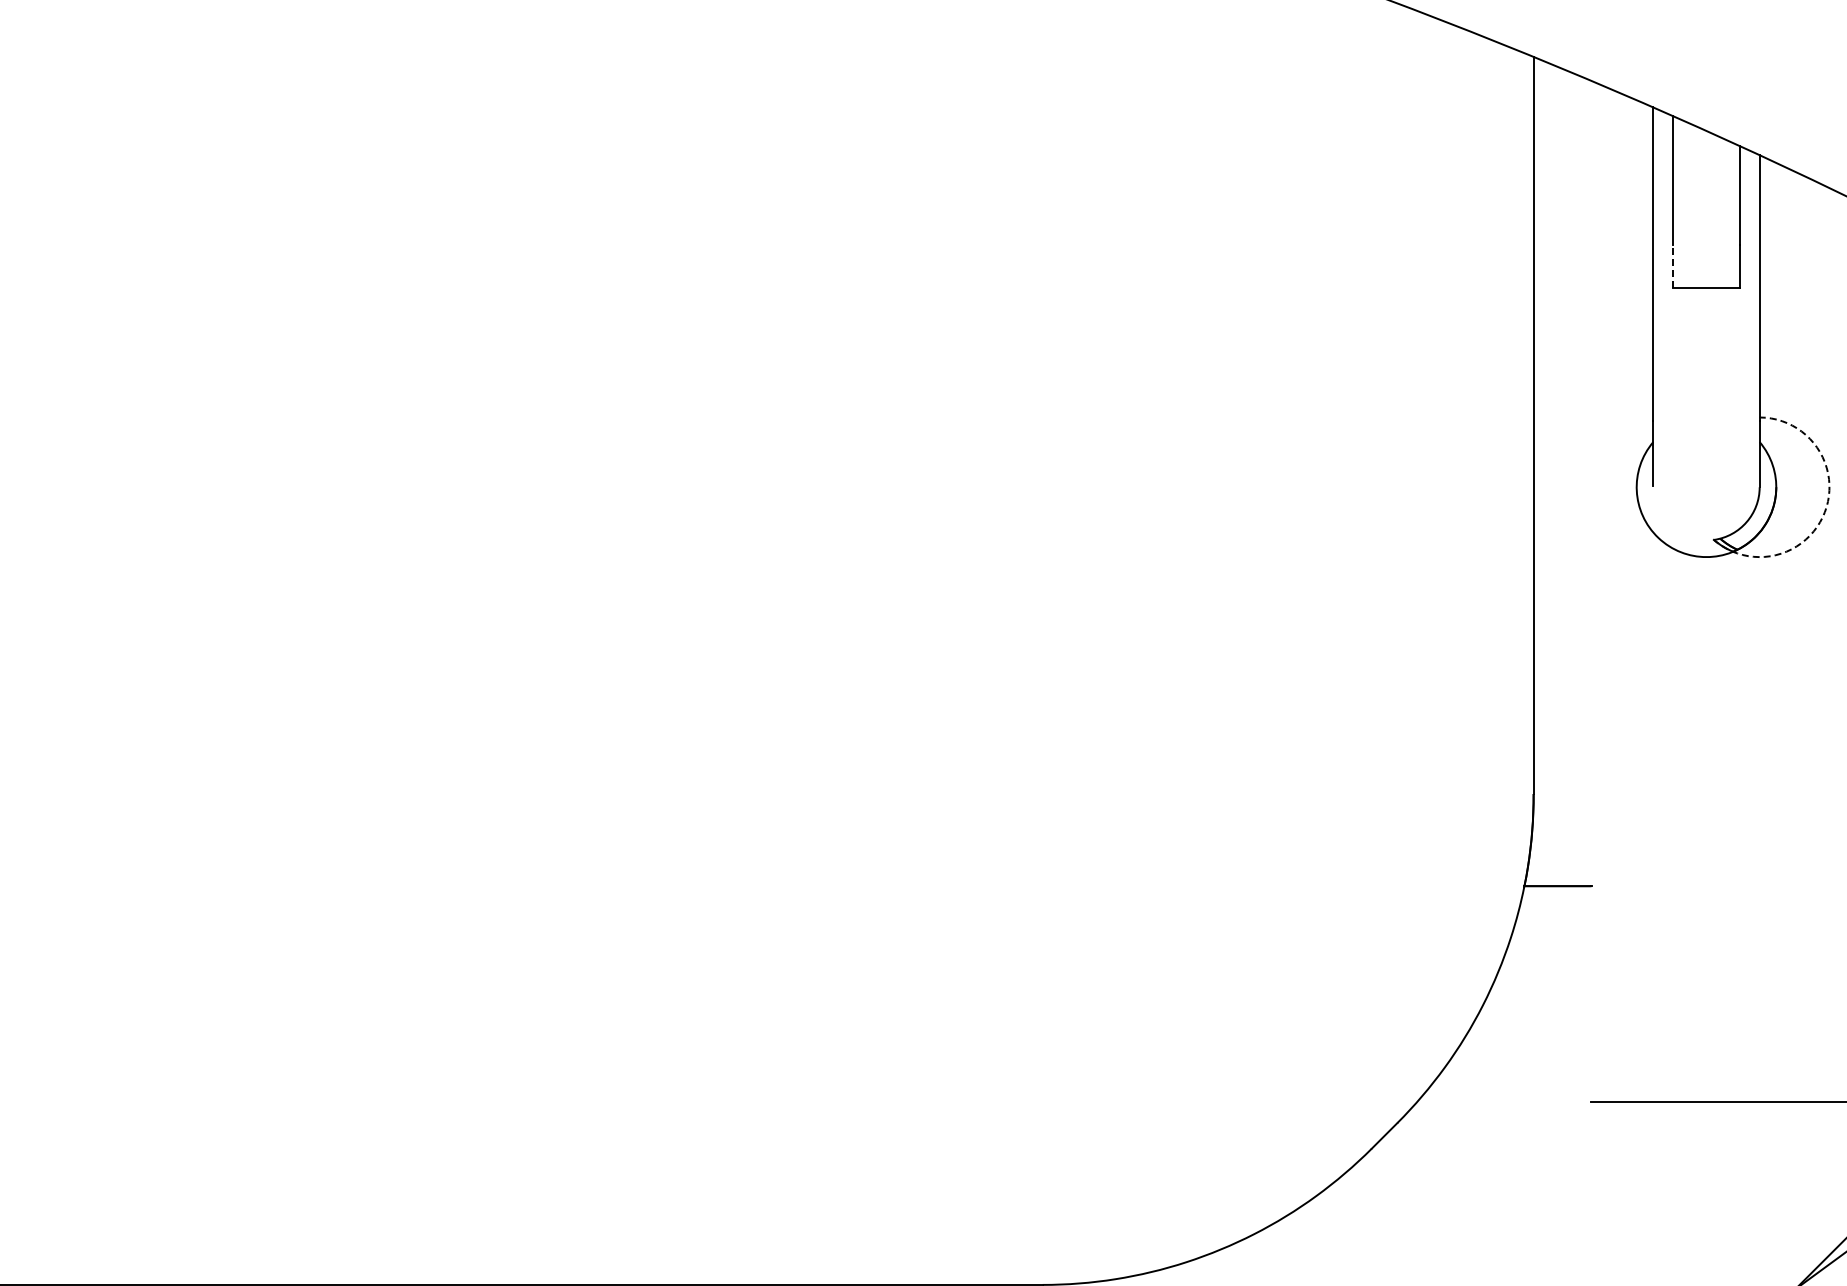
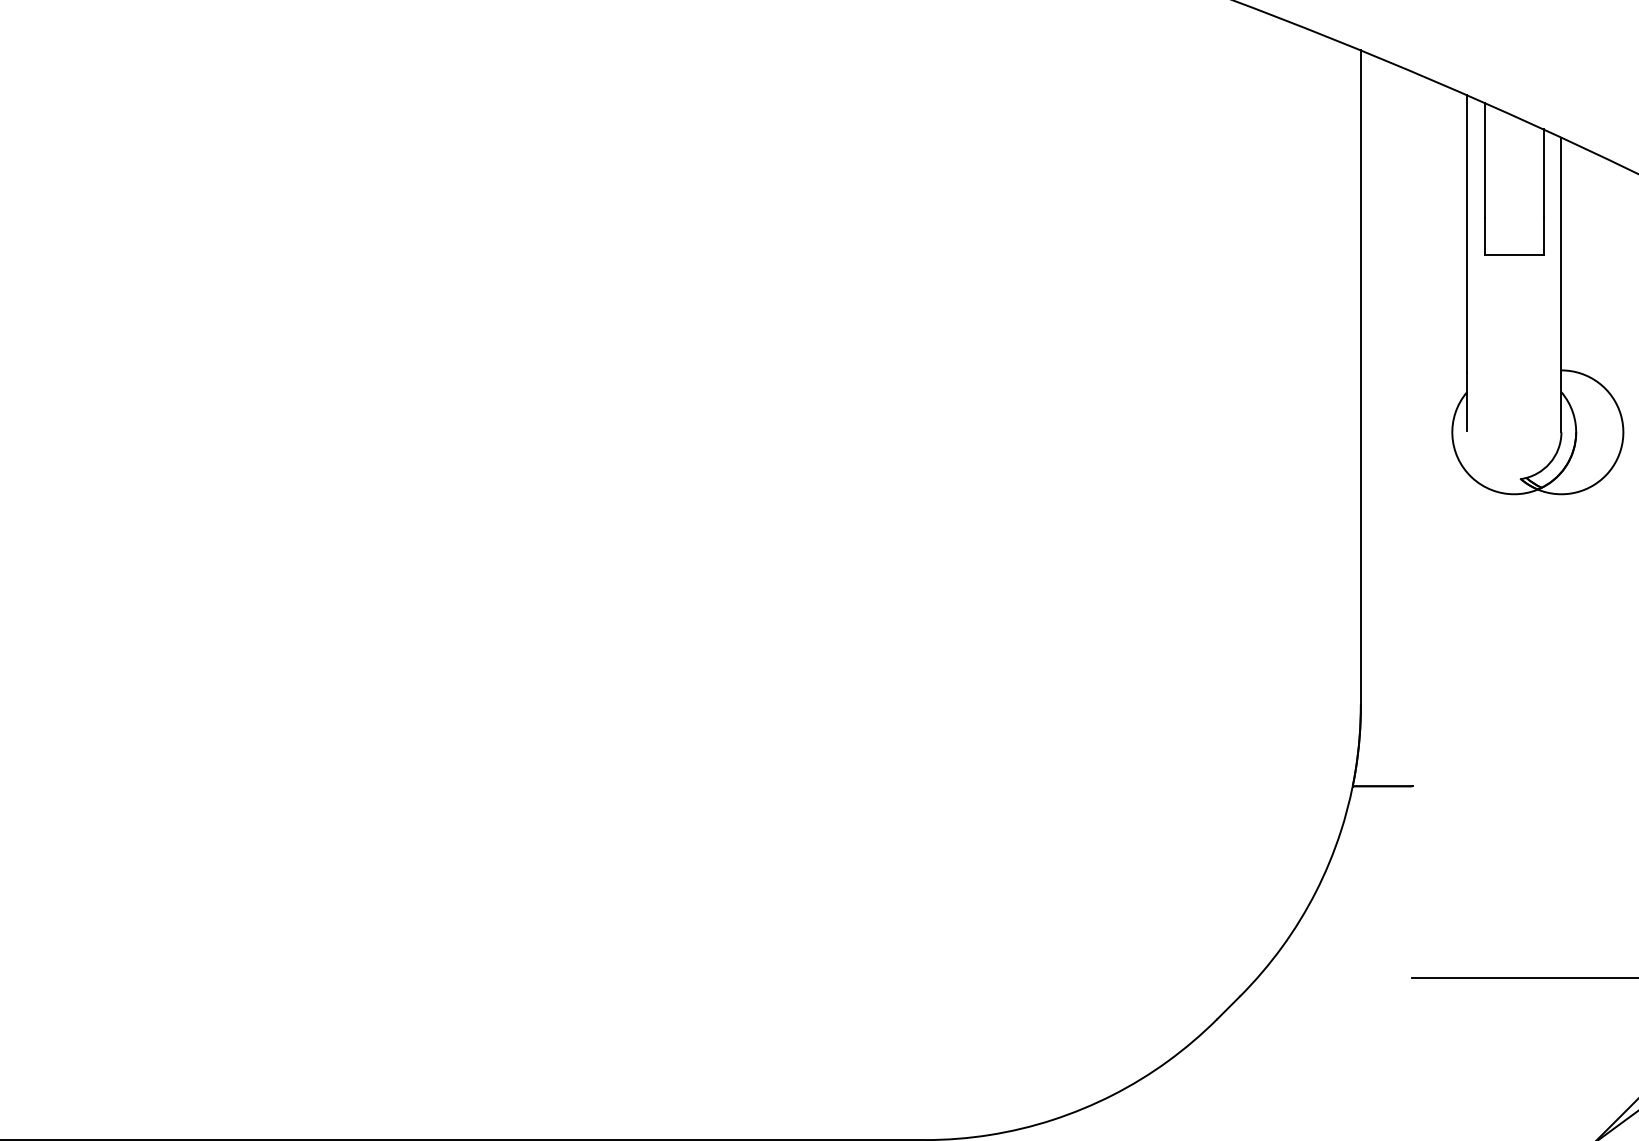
line: (1673, 266) -> (1484, 236), dashed -> solid
arc: (1824, 512) -> (1618, 454), dashed -> solid

